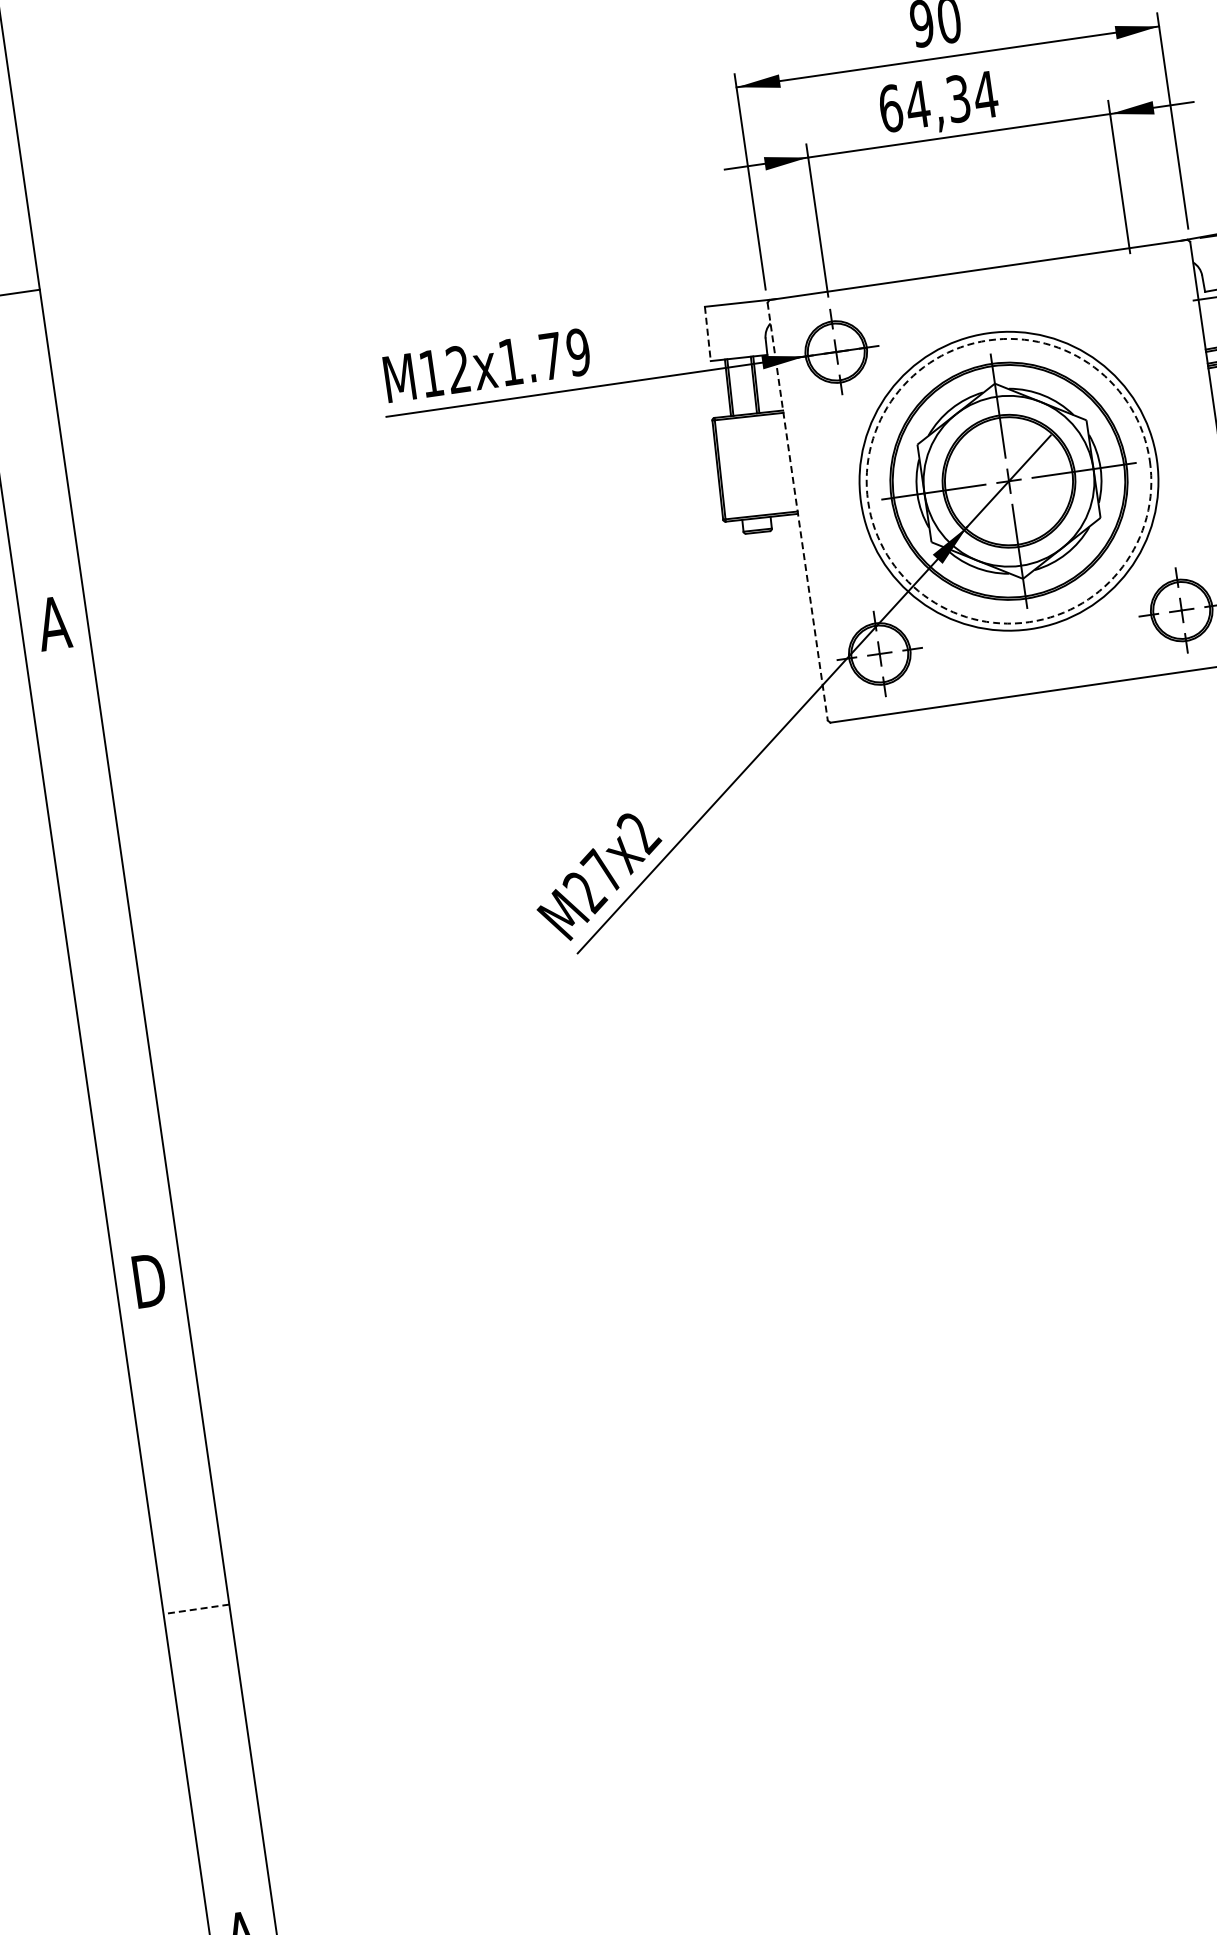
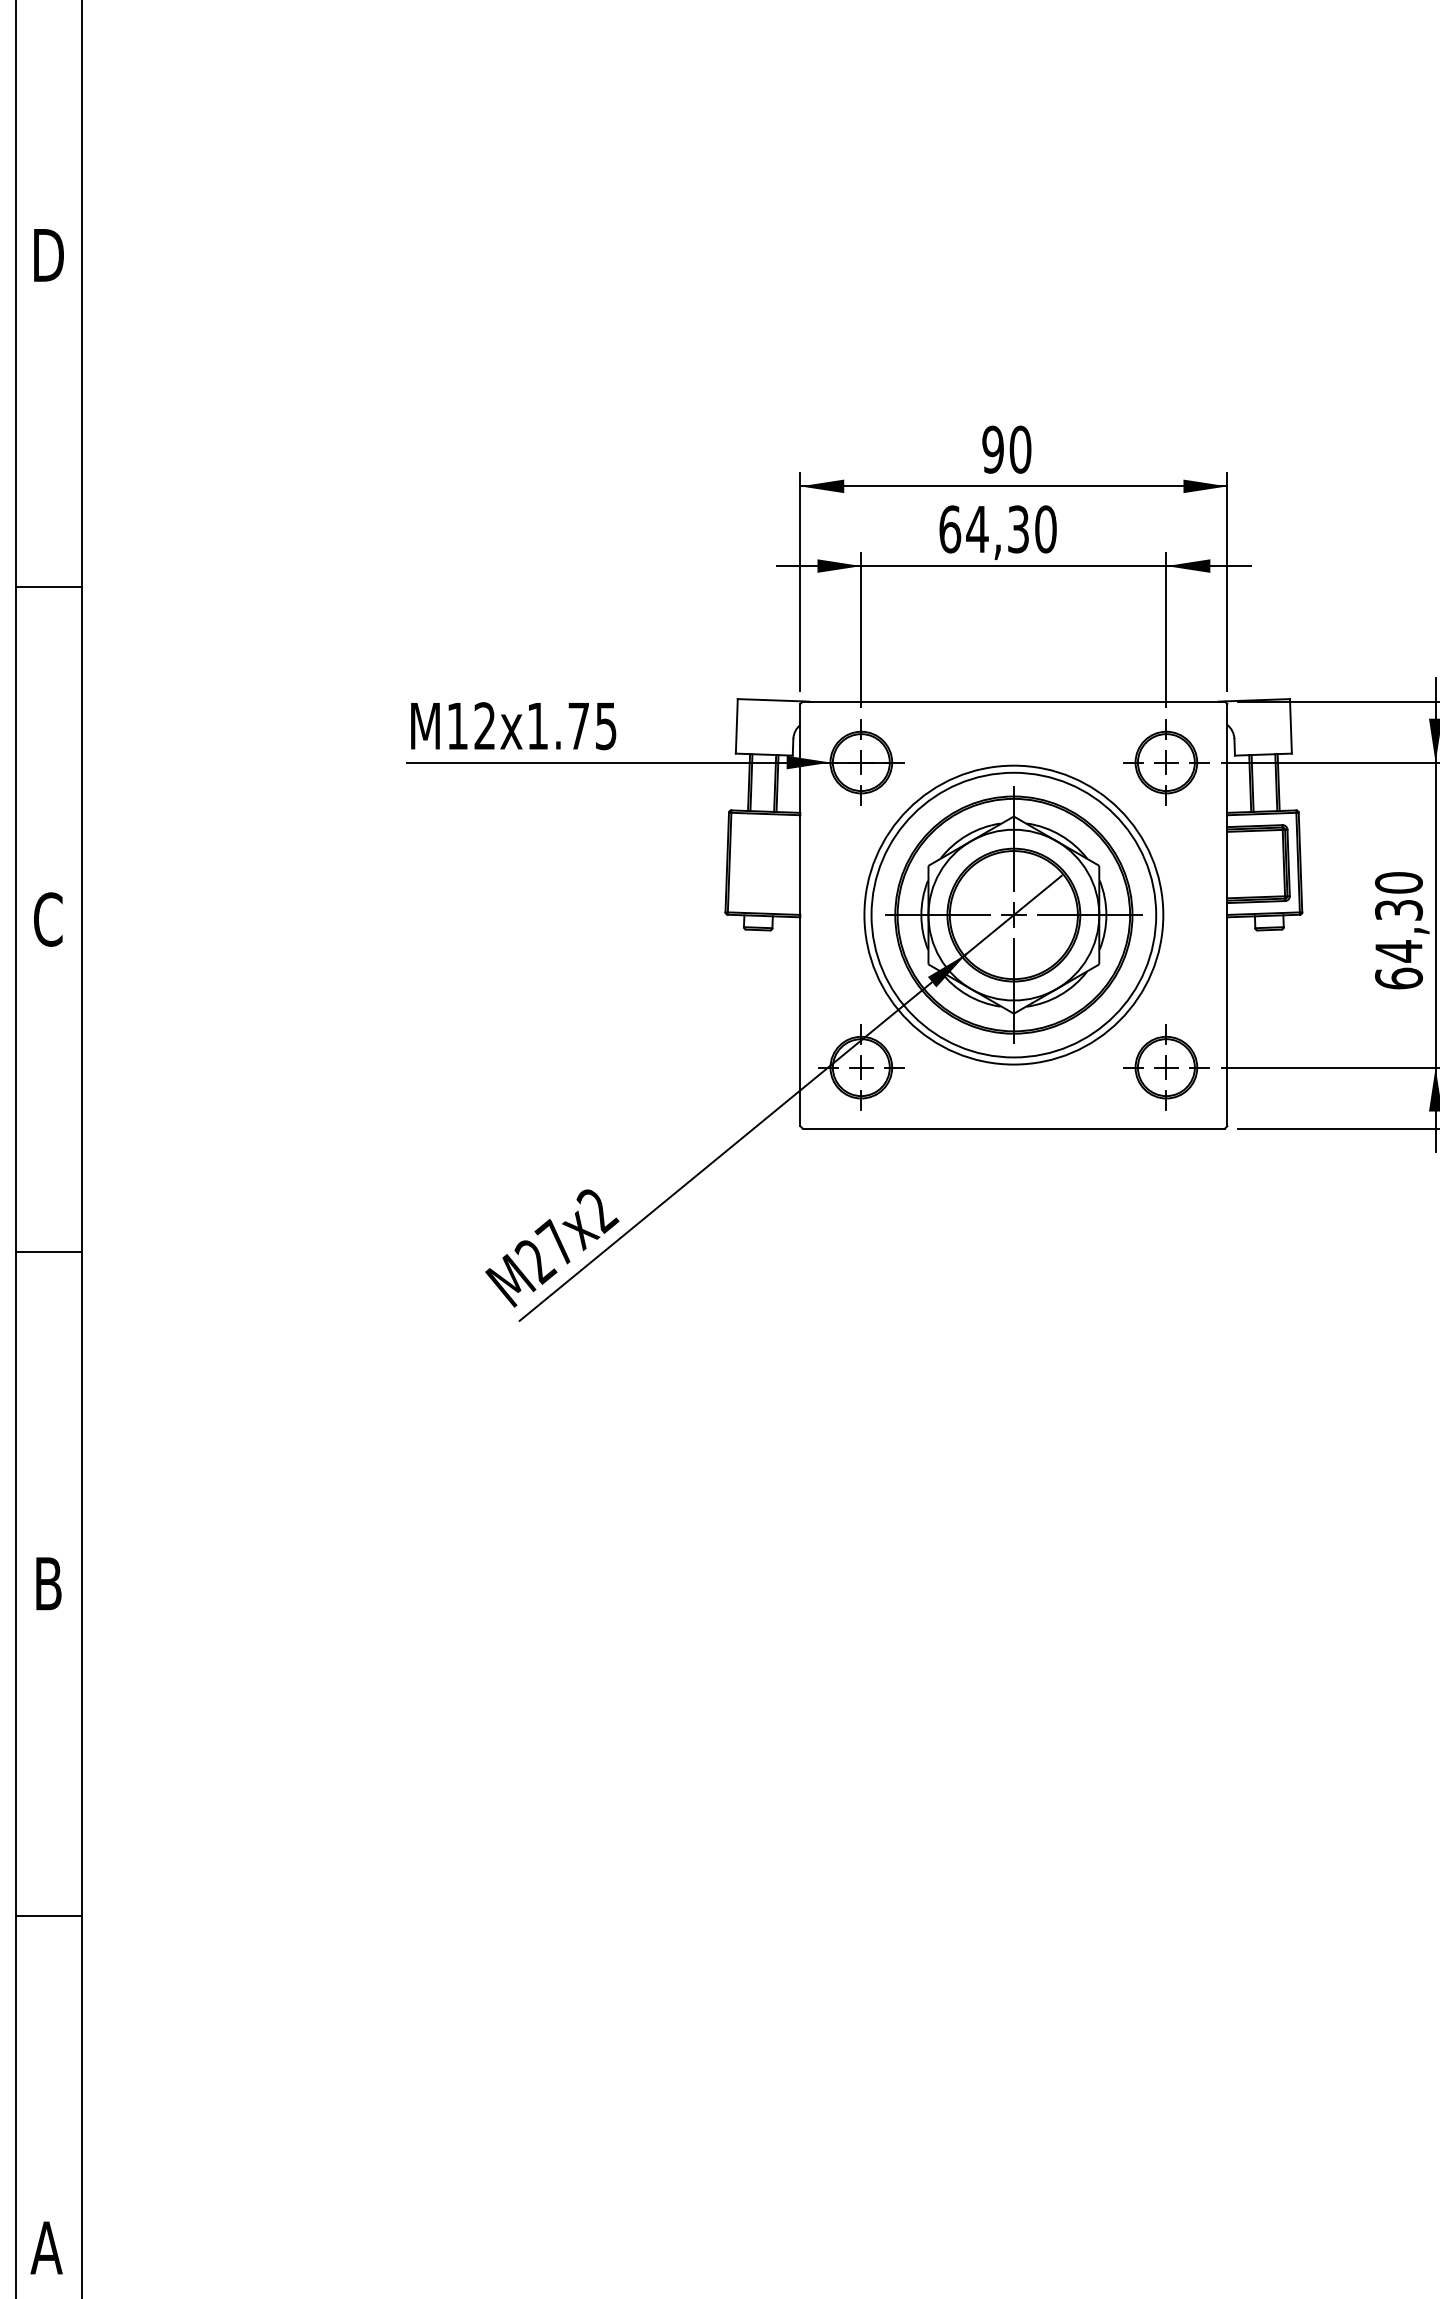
text: (985, 95) -> (1045, 529), 64,34 -> 64,30
part: (1138, 308) -> (1166, 762), added
line: (707, 334) -> (736, 726), dashed -> solid
text: (577, 351) -> (605, 725), M12x1.79 -> M12x1.75
circle: (1008, 480) -> (1013, 914), dashed -> solid
line: (797, 512) -> (800, 915), dashed -> solid
text: (54, 623) -> (48, 919), A -> C
line: (101, 951) -> (48, 1251), added
text: (149, 1280) -> (49, 1583), D -> B
line: (196, 1609) -> (48, 1915), dashed -> solid

